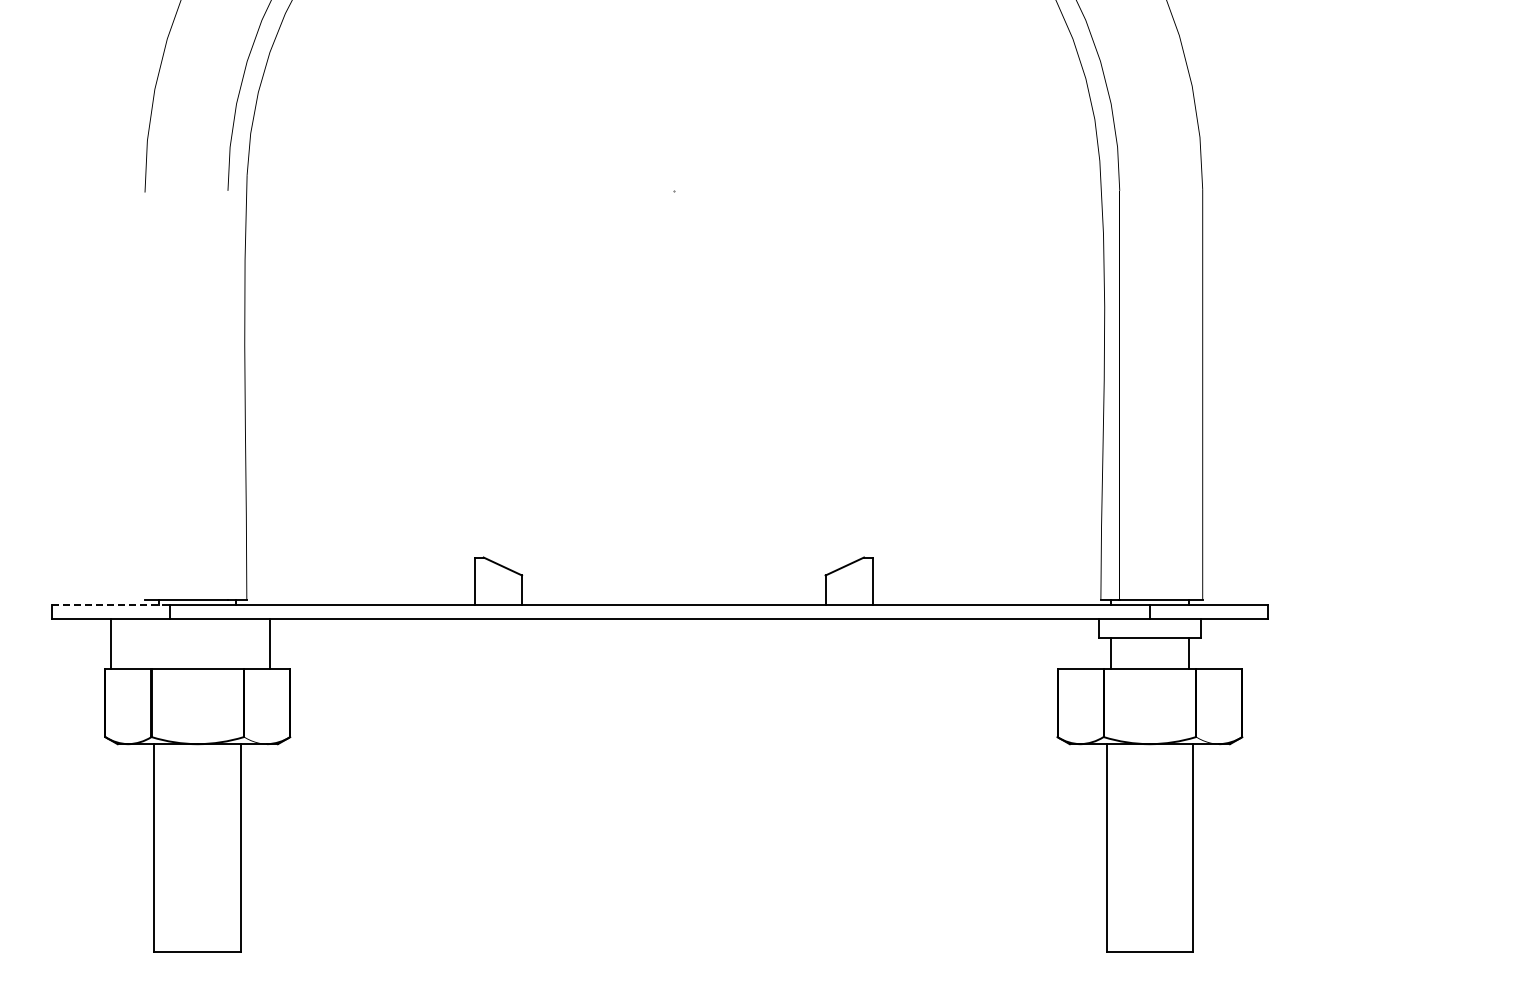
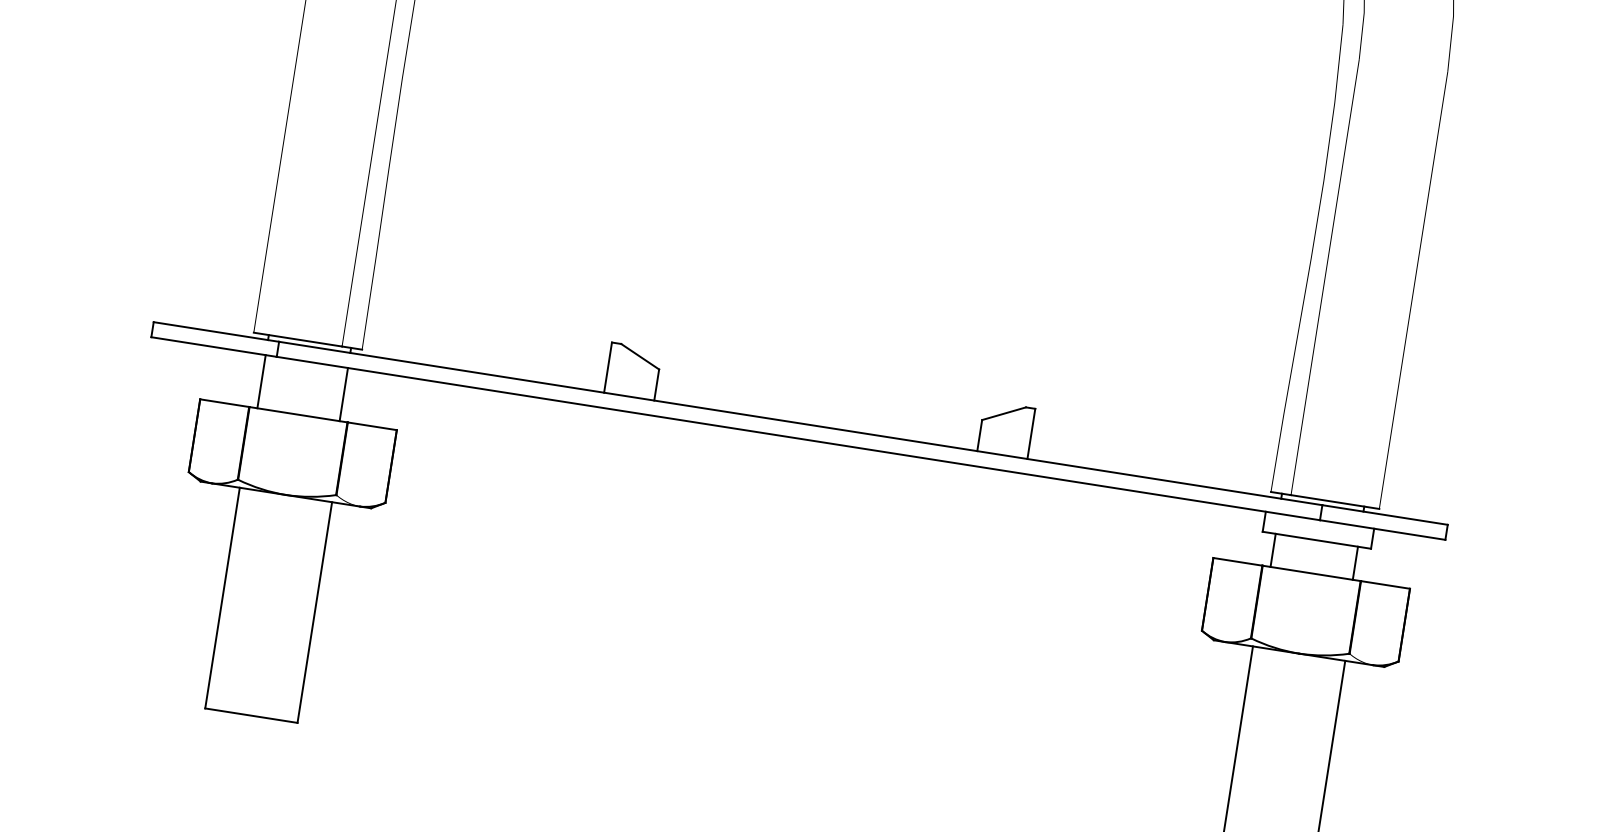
line: (110, 604) -> (216, 331), dashed -> solid
line: (111, 643) -> (261, 381), moved
line: (270, 643) -> (343, 394), moved

